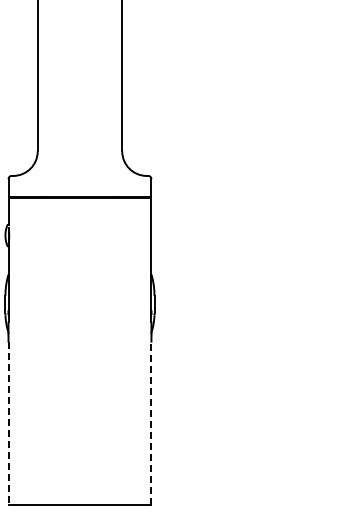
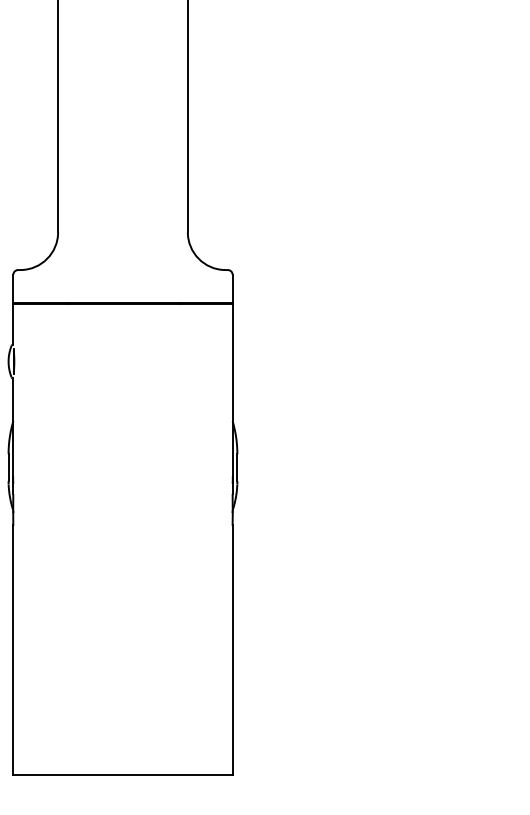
line: (8, 423) -> (13, 650), dashed -> solid
line: (151, 423) -> (232, 650), dashed -> solid

